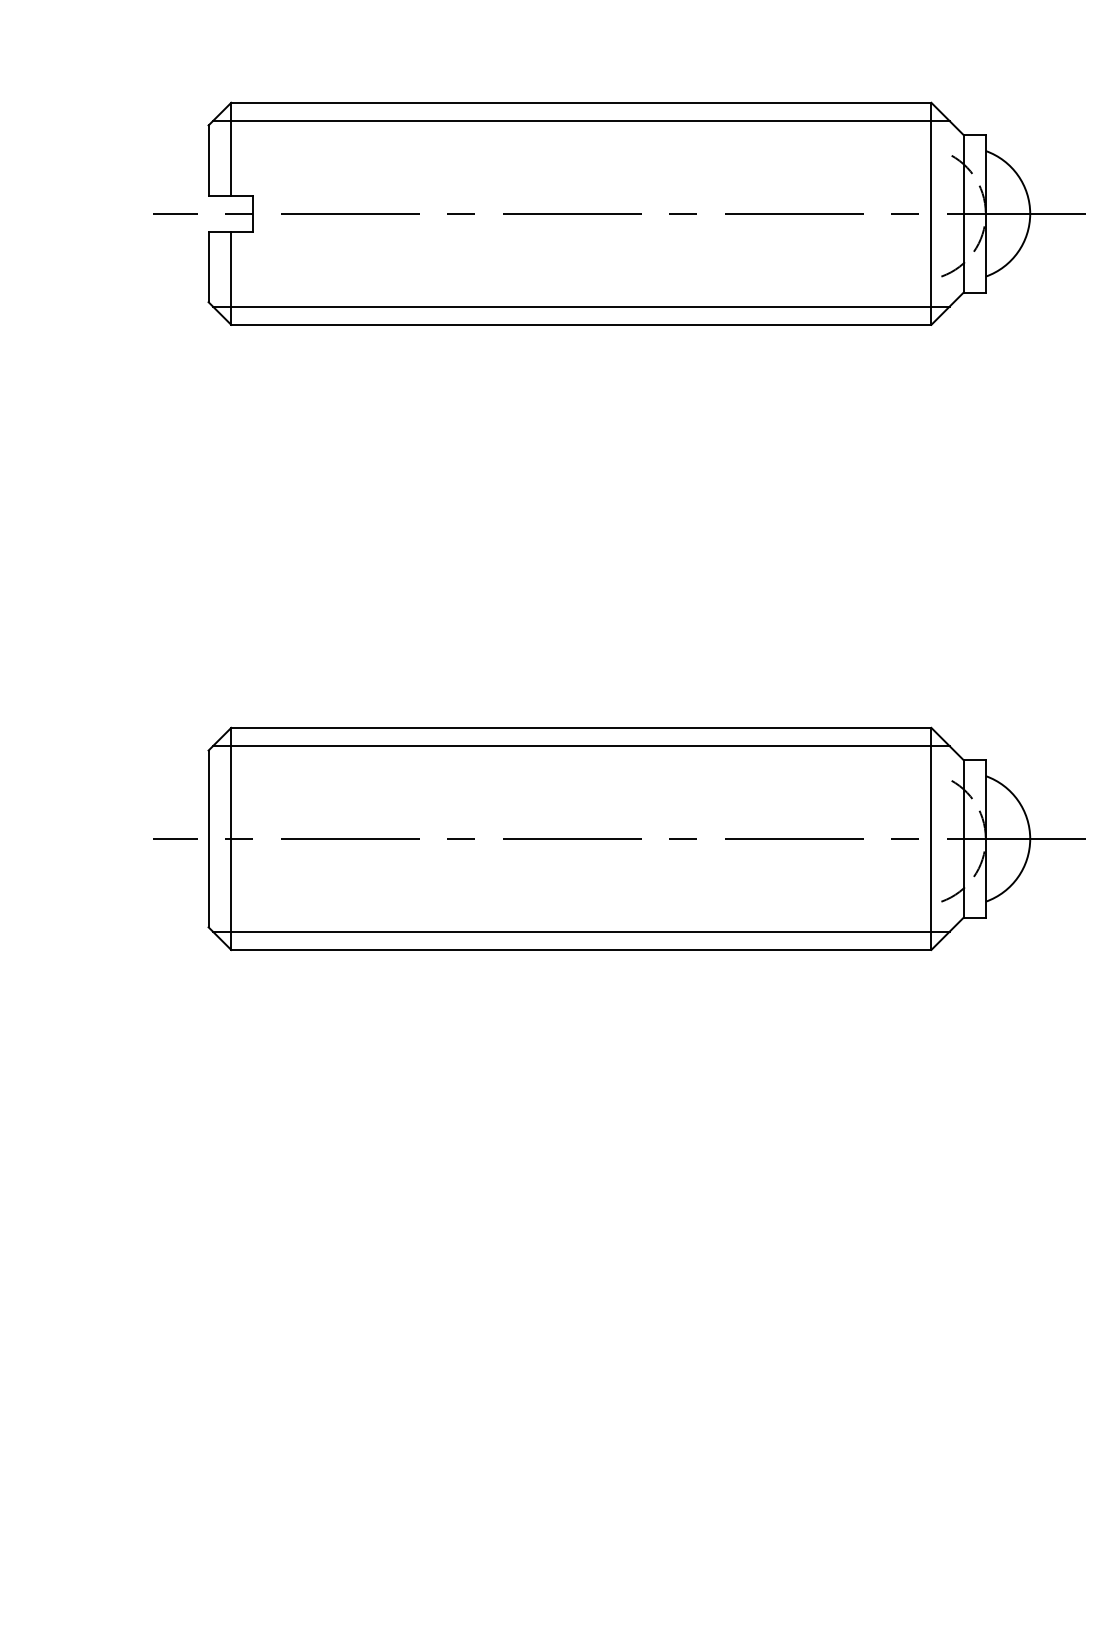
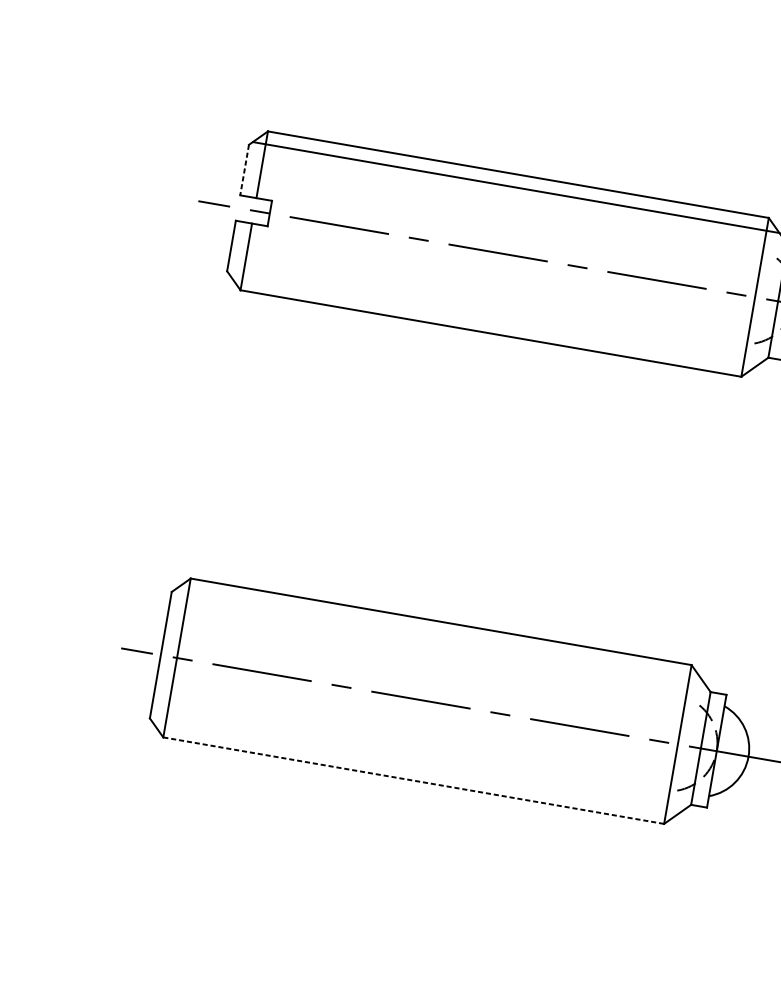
line: (208, 161) -> (244, 170), solid -> dashed
line: (581, 306) -> (493, 320), removed
line: (581, 745) -> (439, 634), removed
line: (581, 931) -> (416, 767), removed
line: (581, 949) -> (413, 780), solid -> dashed

